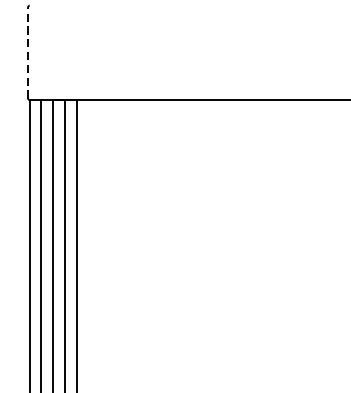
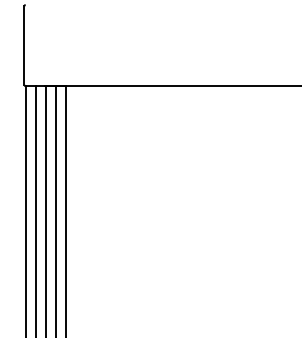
line: (28, 52) -> (24, 45), dashed -> solid

